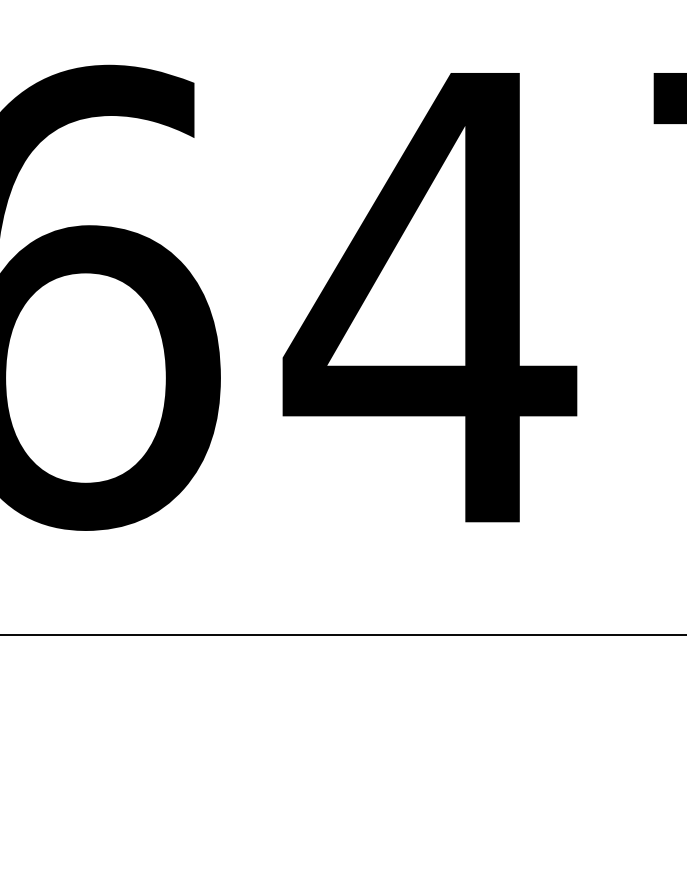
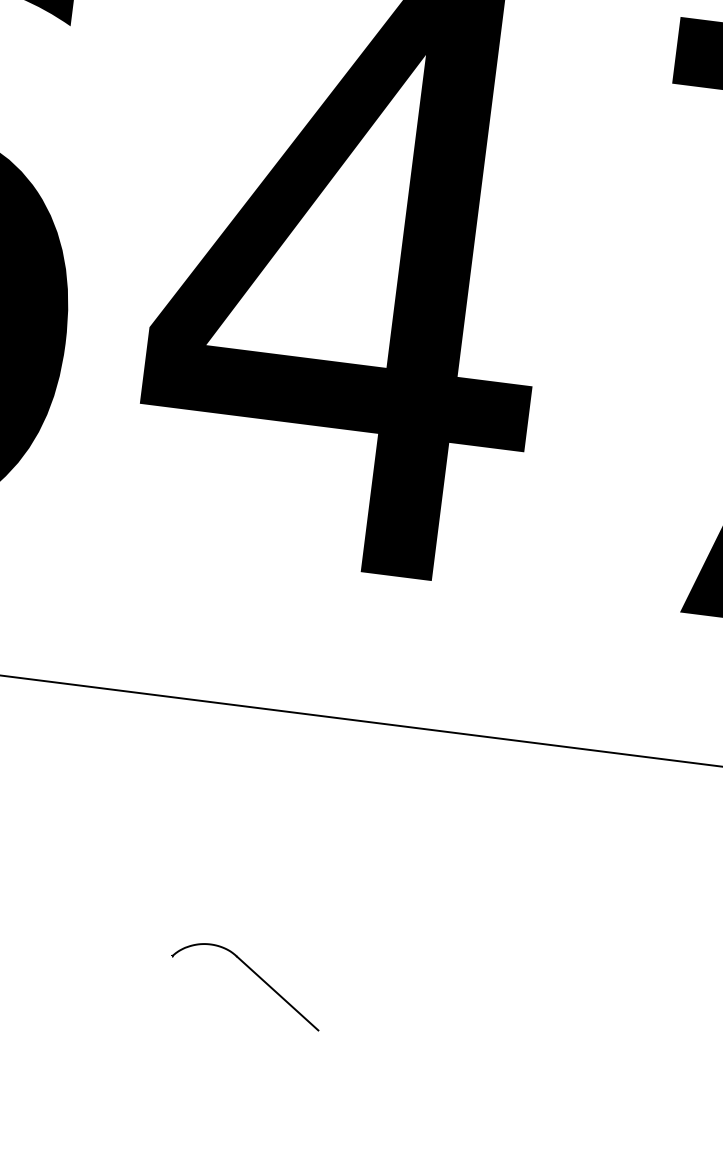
part: (425, 837) -> (256, 976), added

